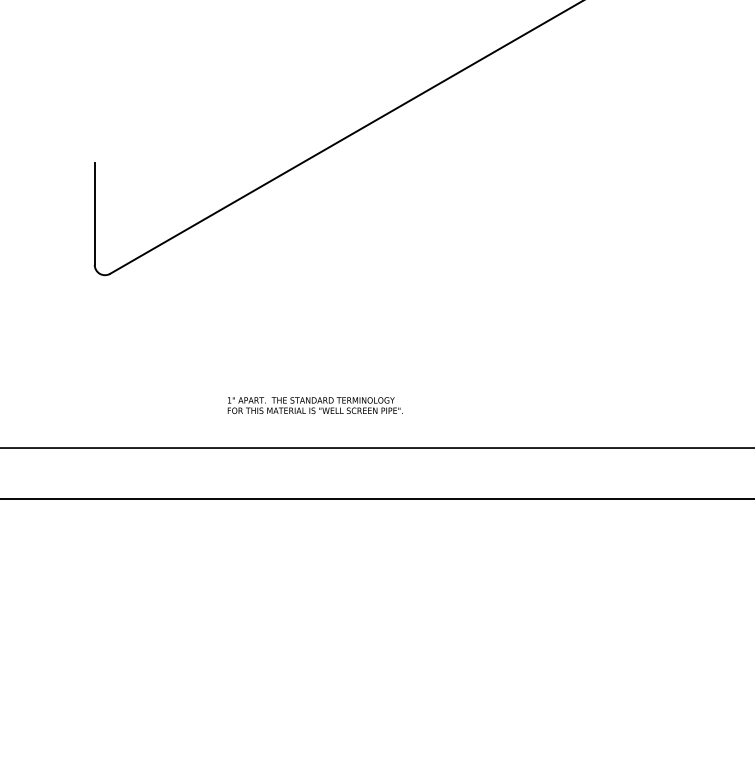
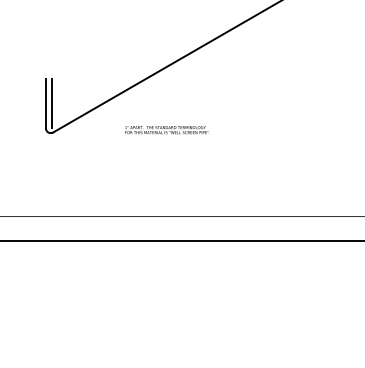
line: (106, 211) -> (51, 102), added
text: (315, 406) -> (167, 130), moved

